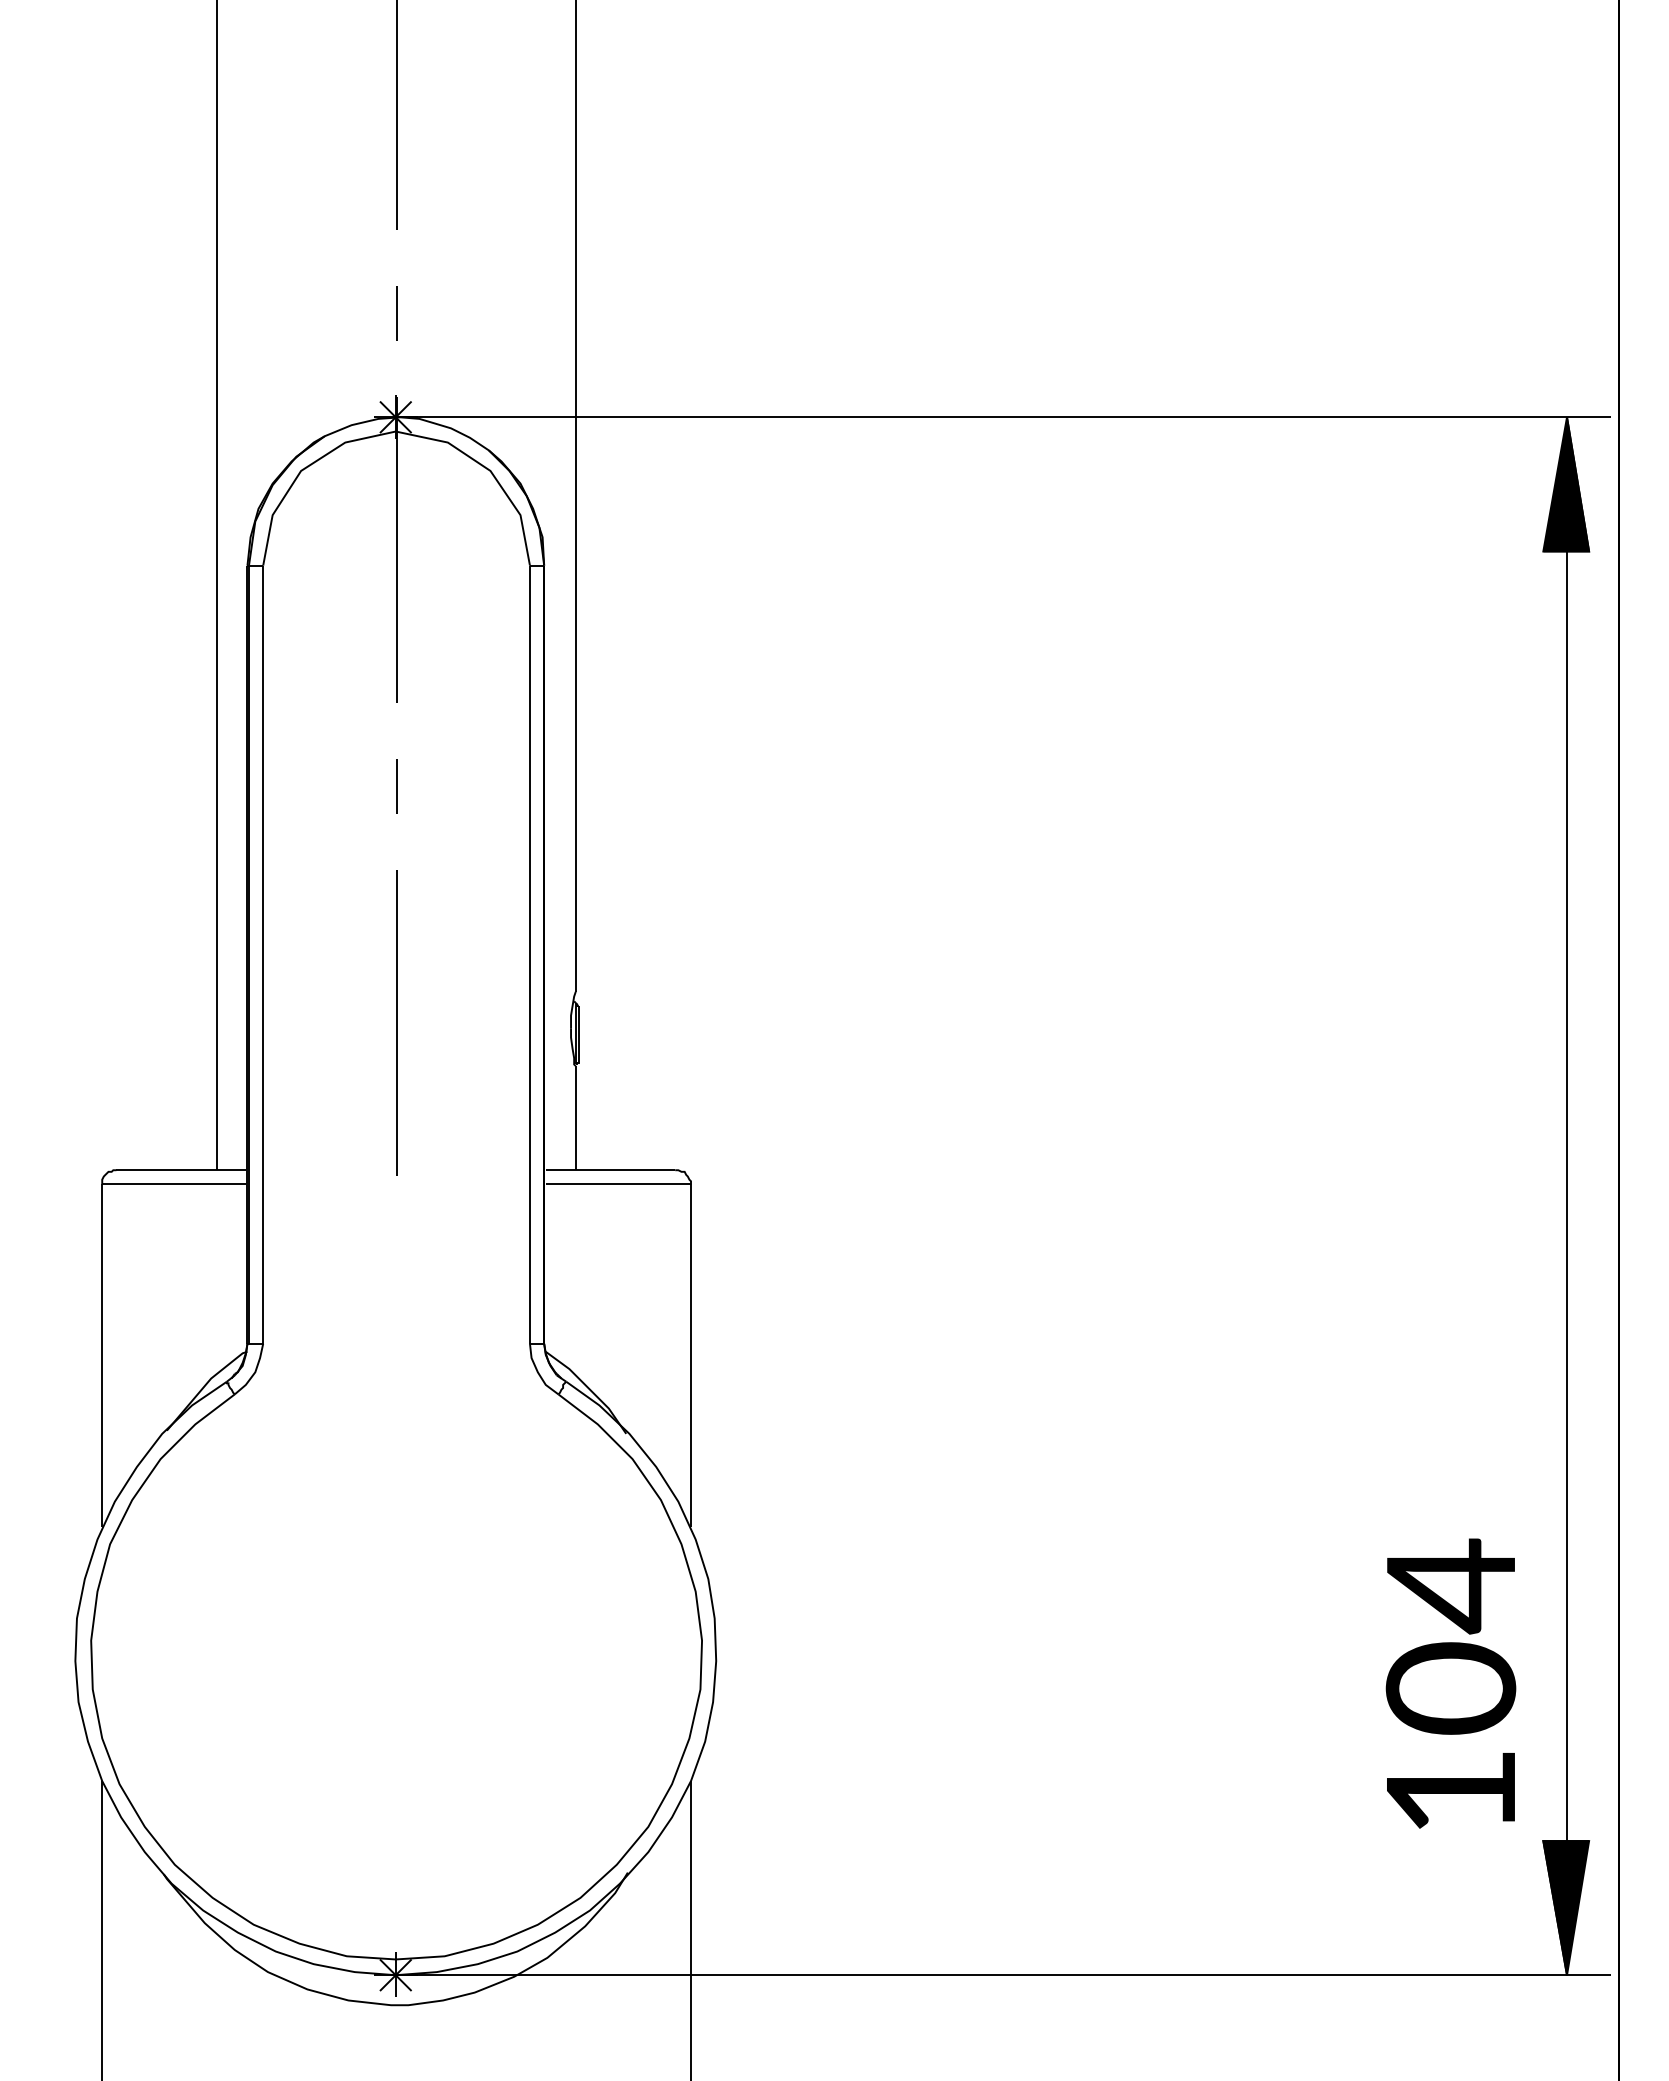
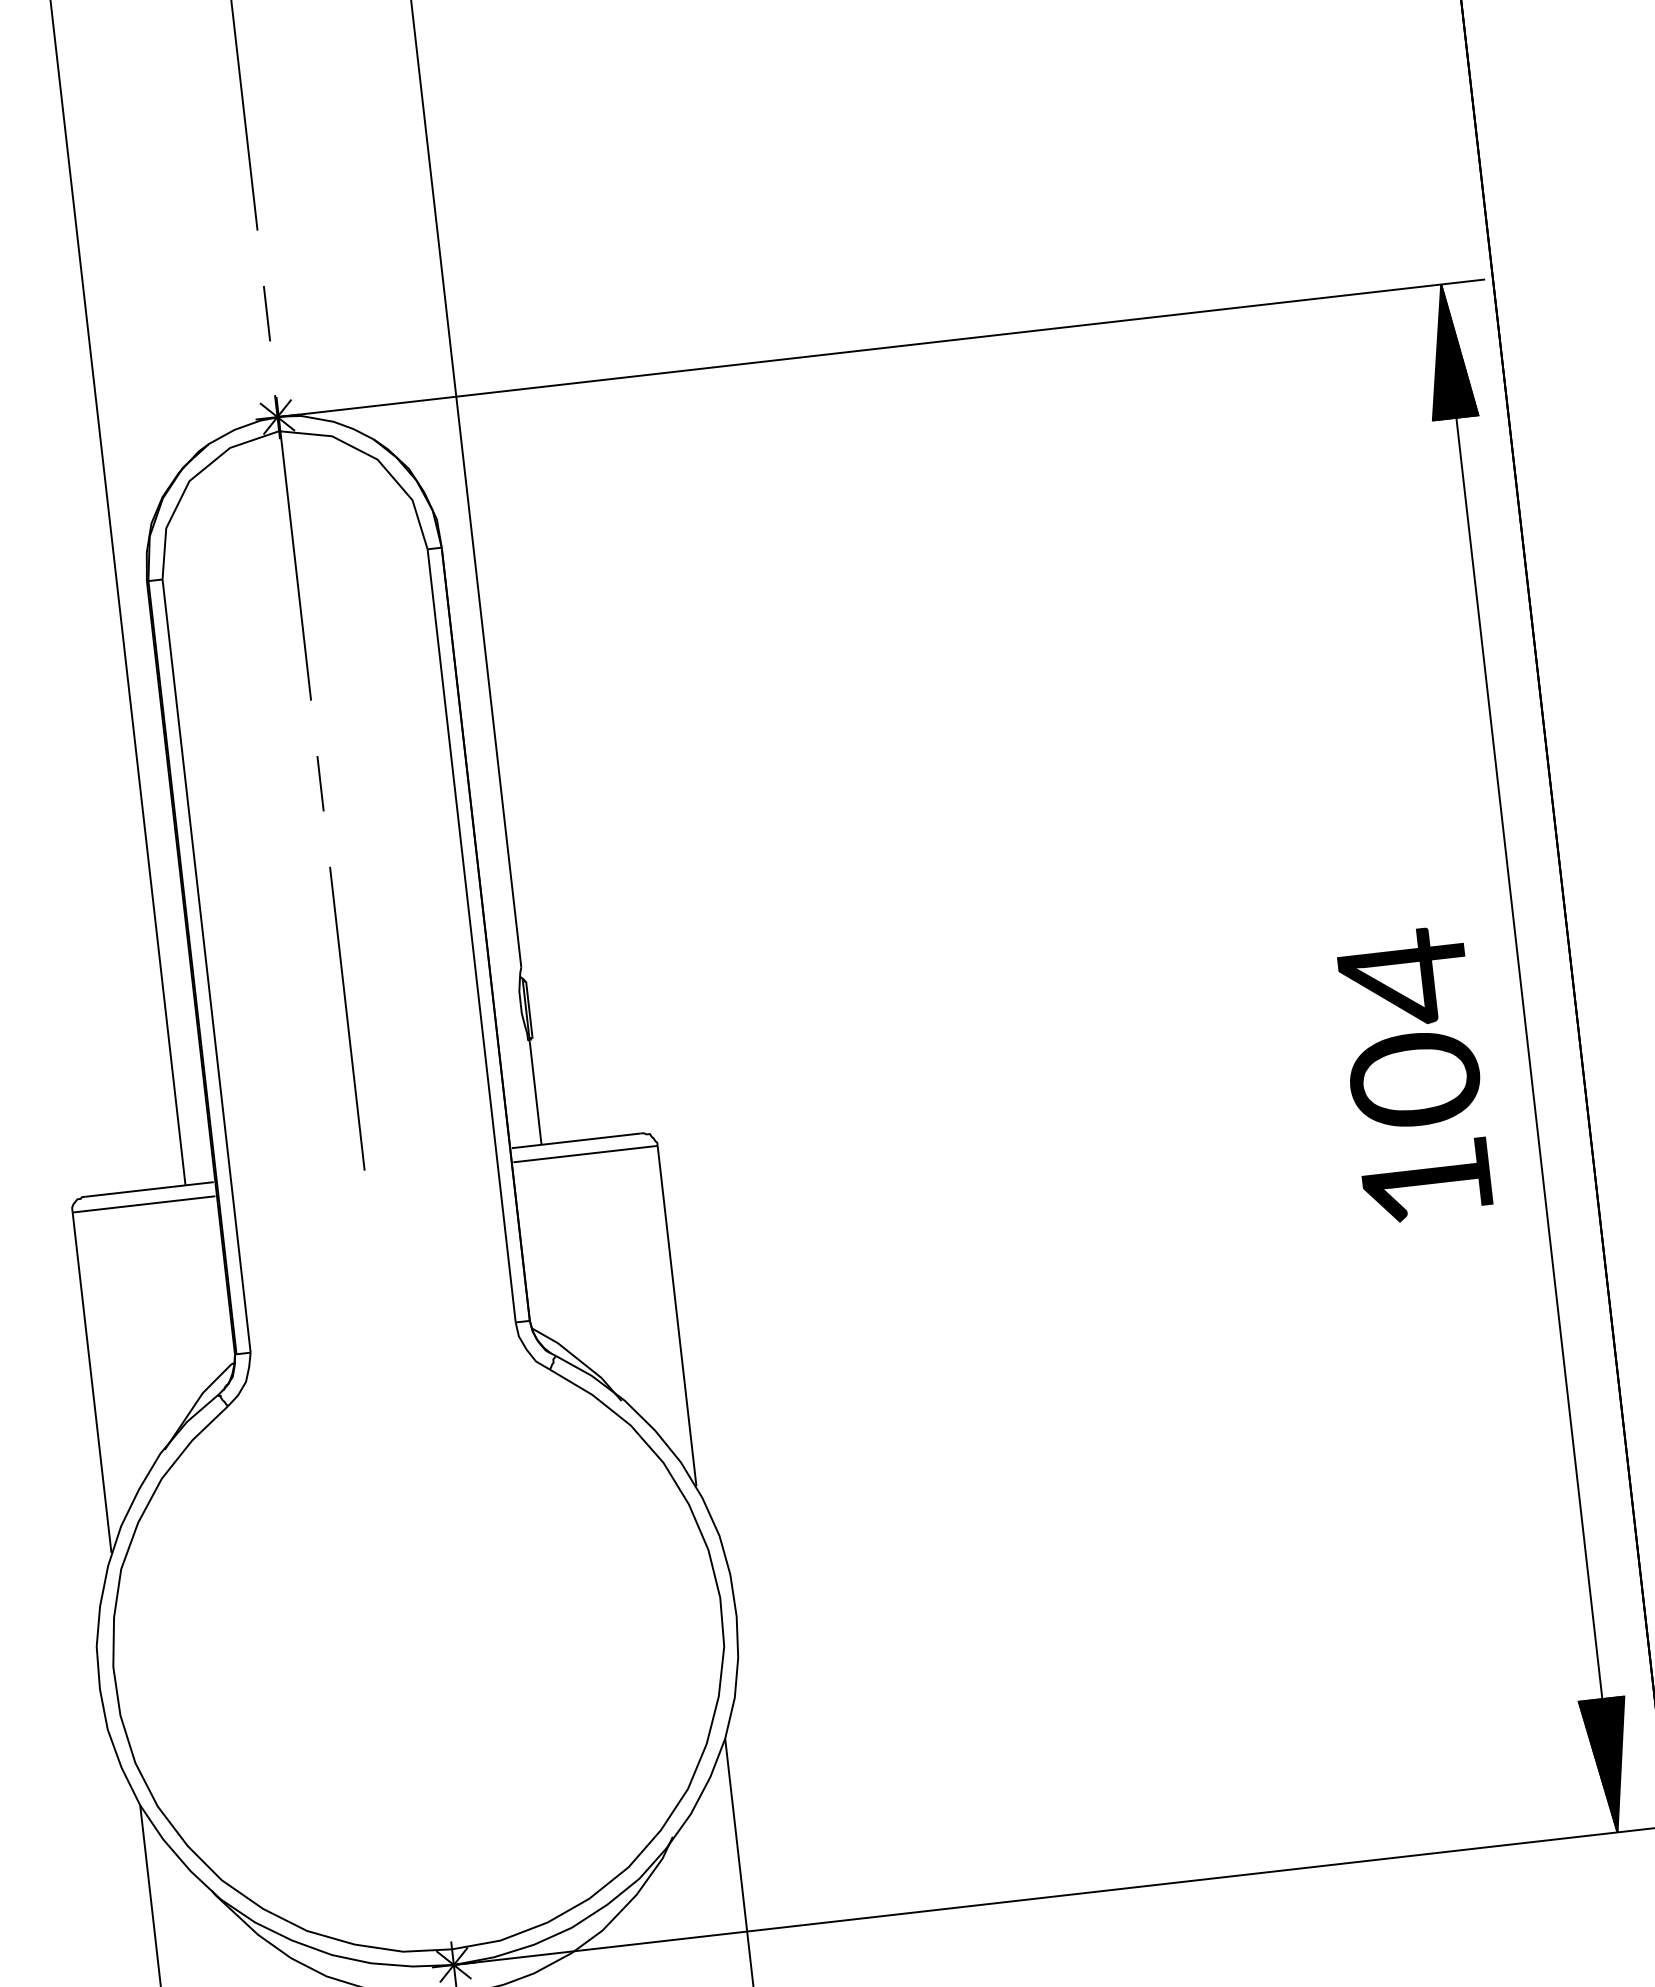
text: (1450, 1683) -> (1413, 1074), moved

